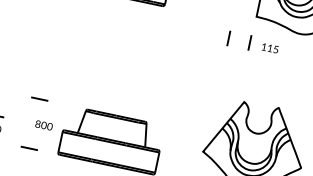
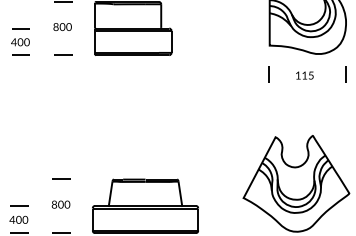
line: (228, 38) -> (245, 74), removed
text: (269, 48) -> (304, 75), moved
text: (43, 125) -> (60, 204), moved

